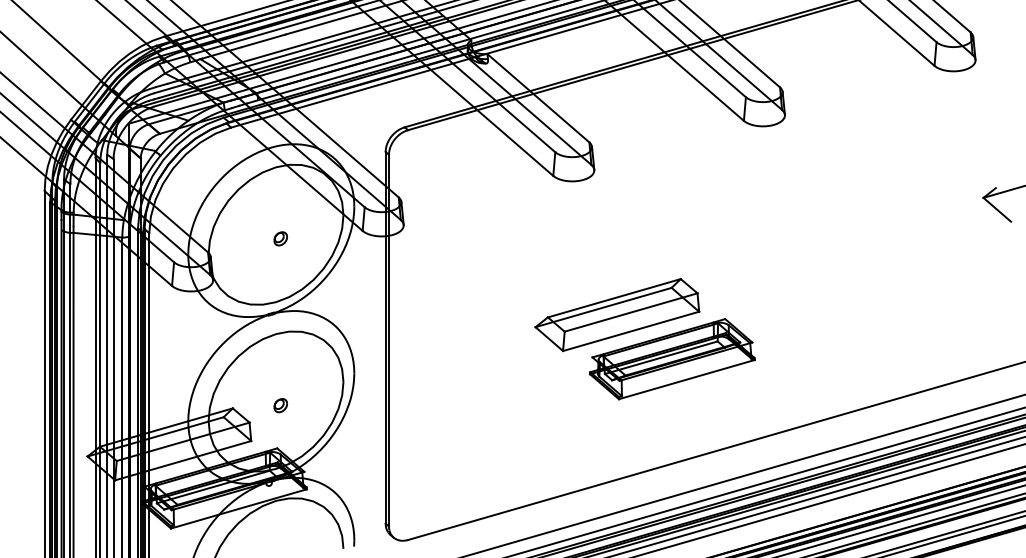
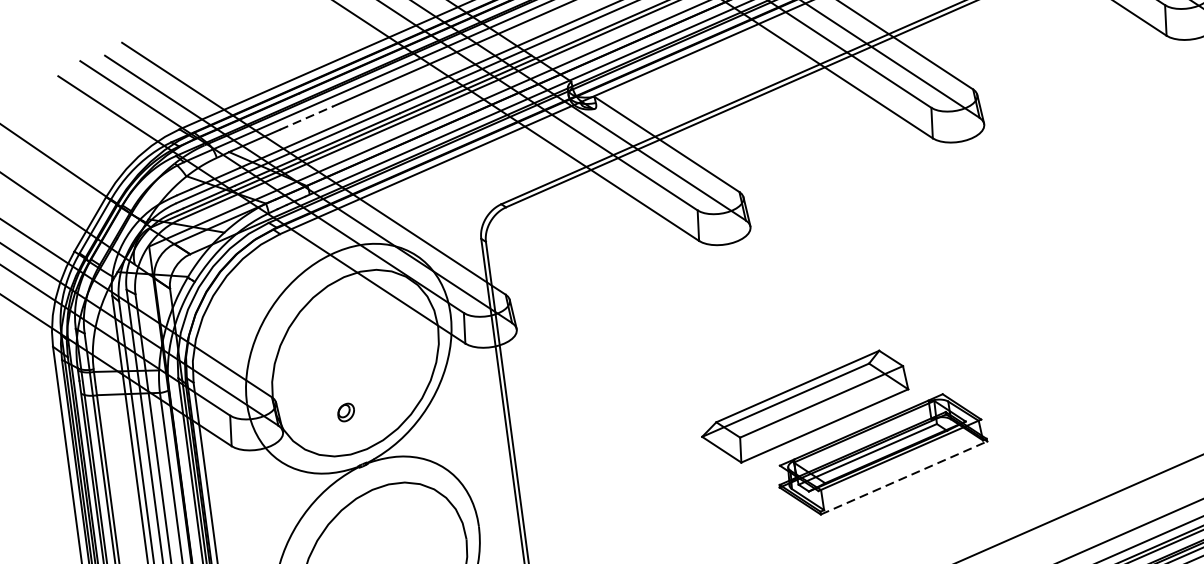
line: (263, 40) -> (306, 117), solid -> dashed
part: (280, 238) -> (345, 412), moved
line: (686, 379) -> (903, 477), solid -> dashed

